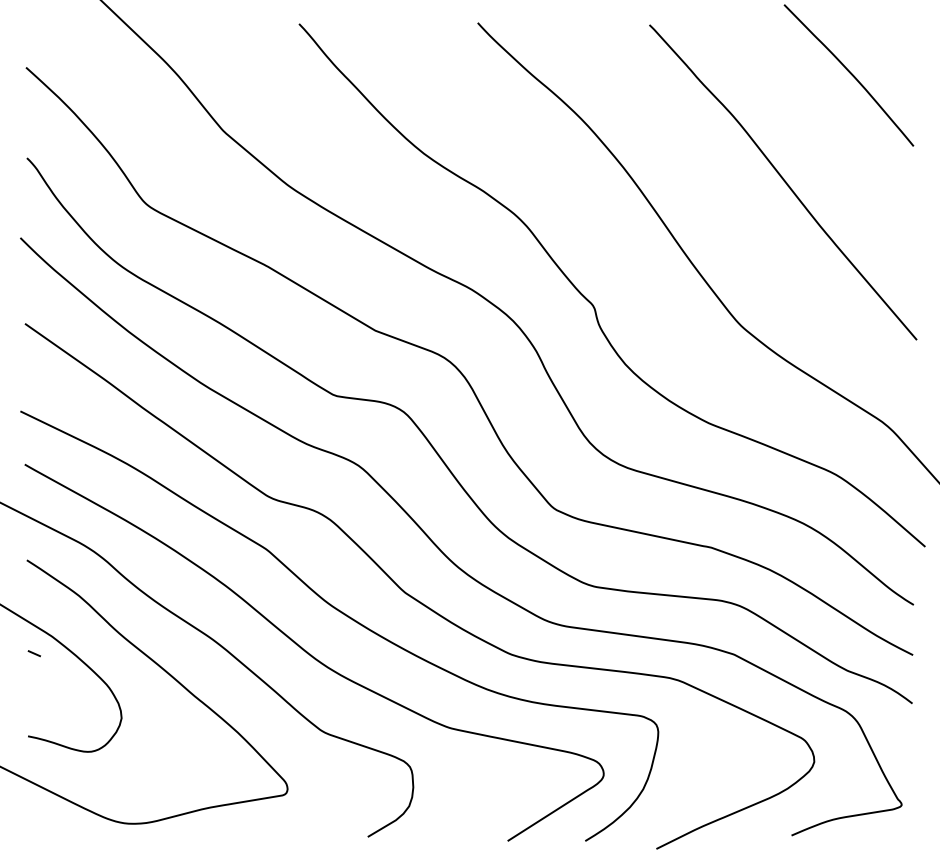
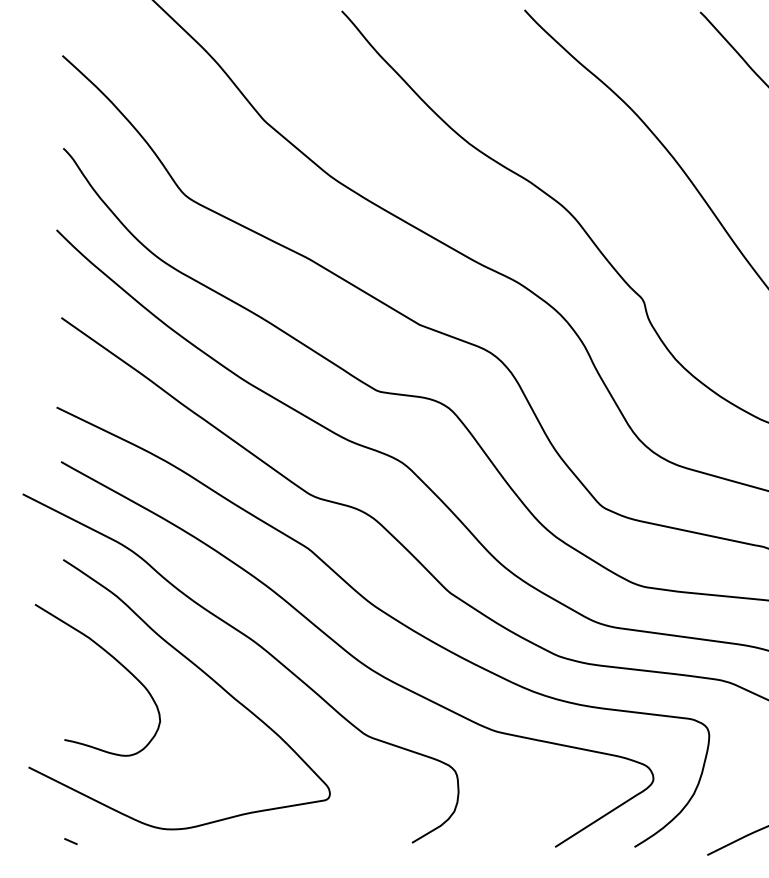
line: (33, 653) -> (70, 841), moved

